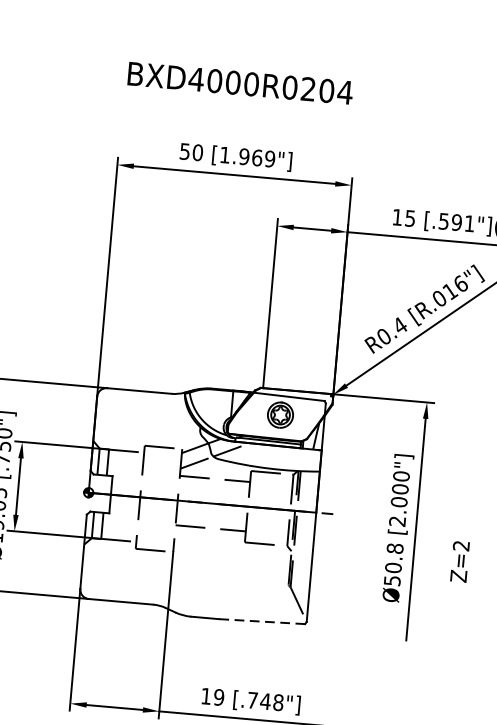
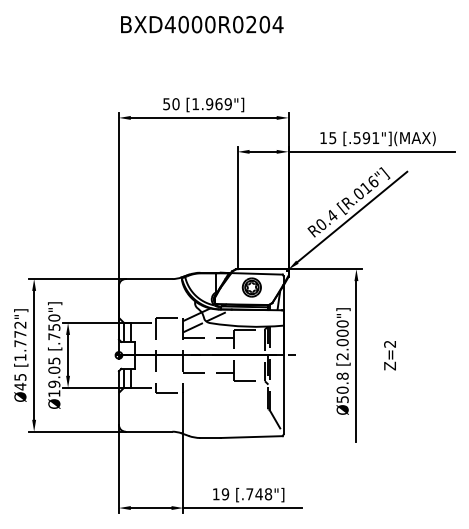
text: (240, 83) -> (202, 24), moved
text: (459, 561) -> (389, 355), moved
line: (261, 622) -> (251, 437), dashed -> solid

